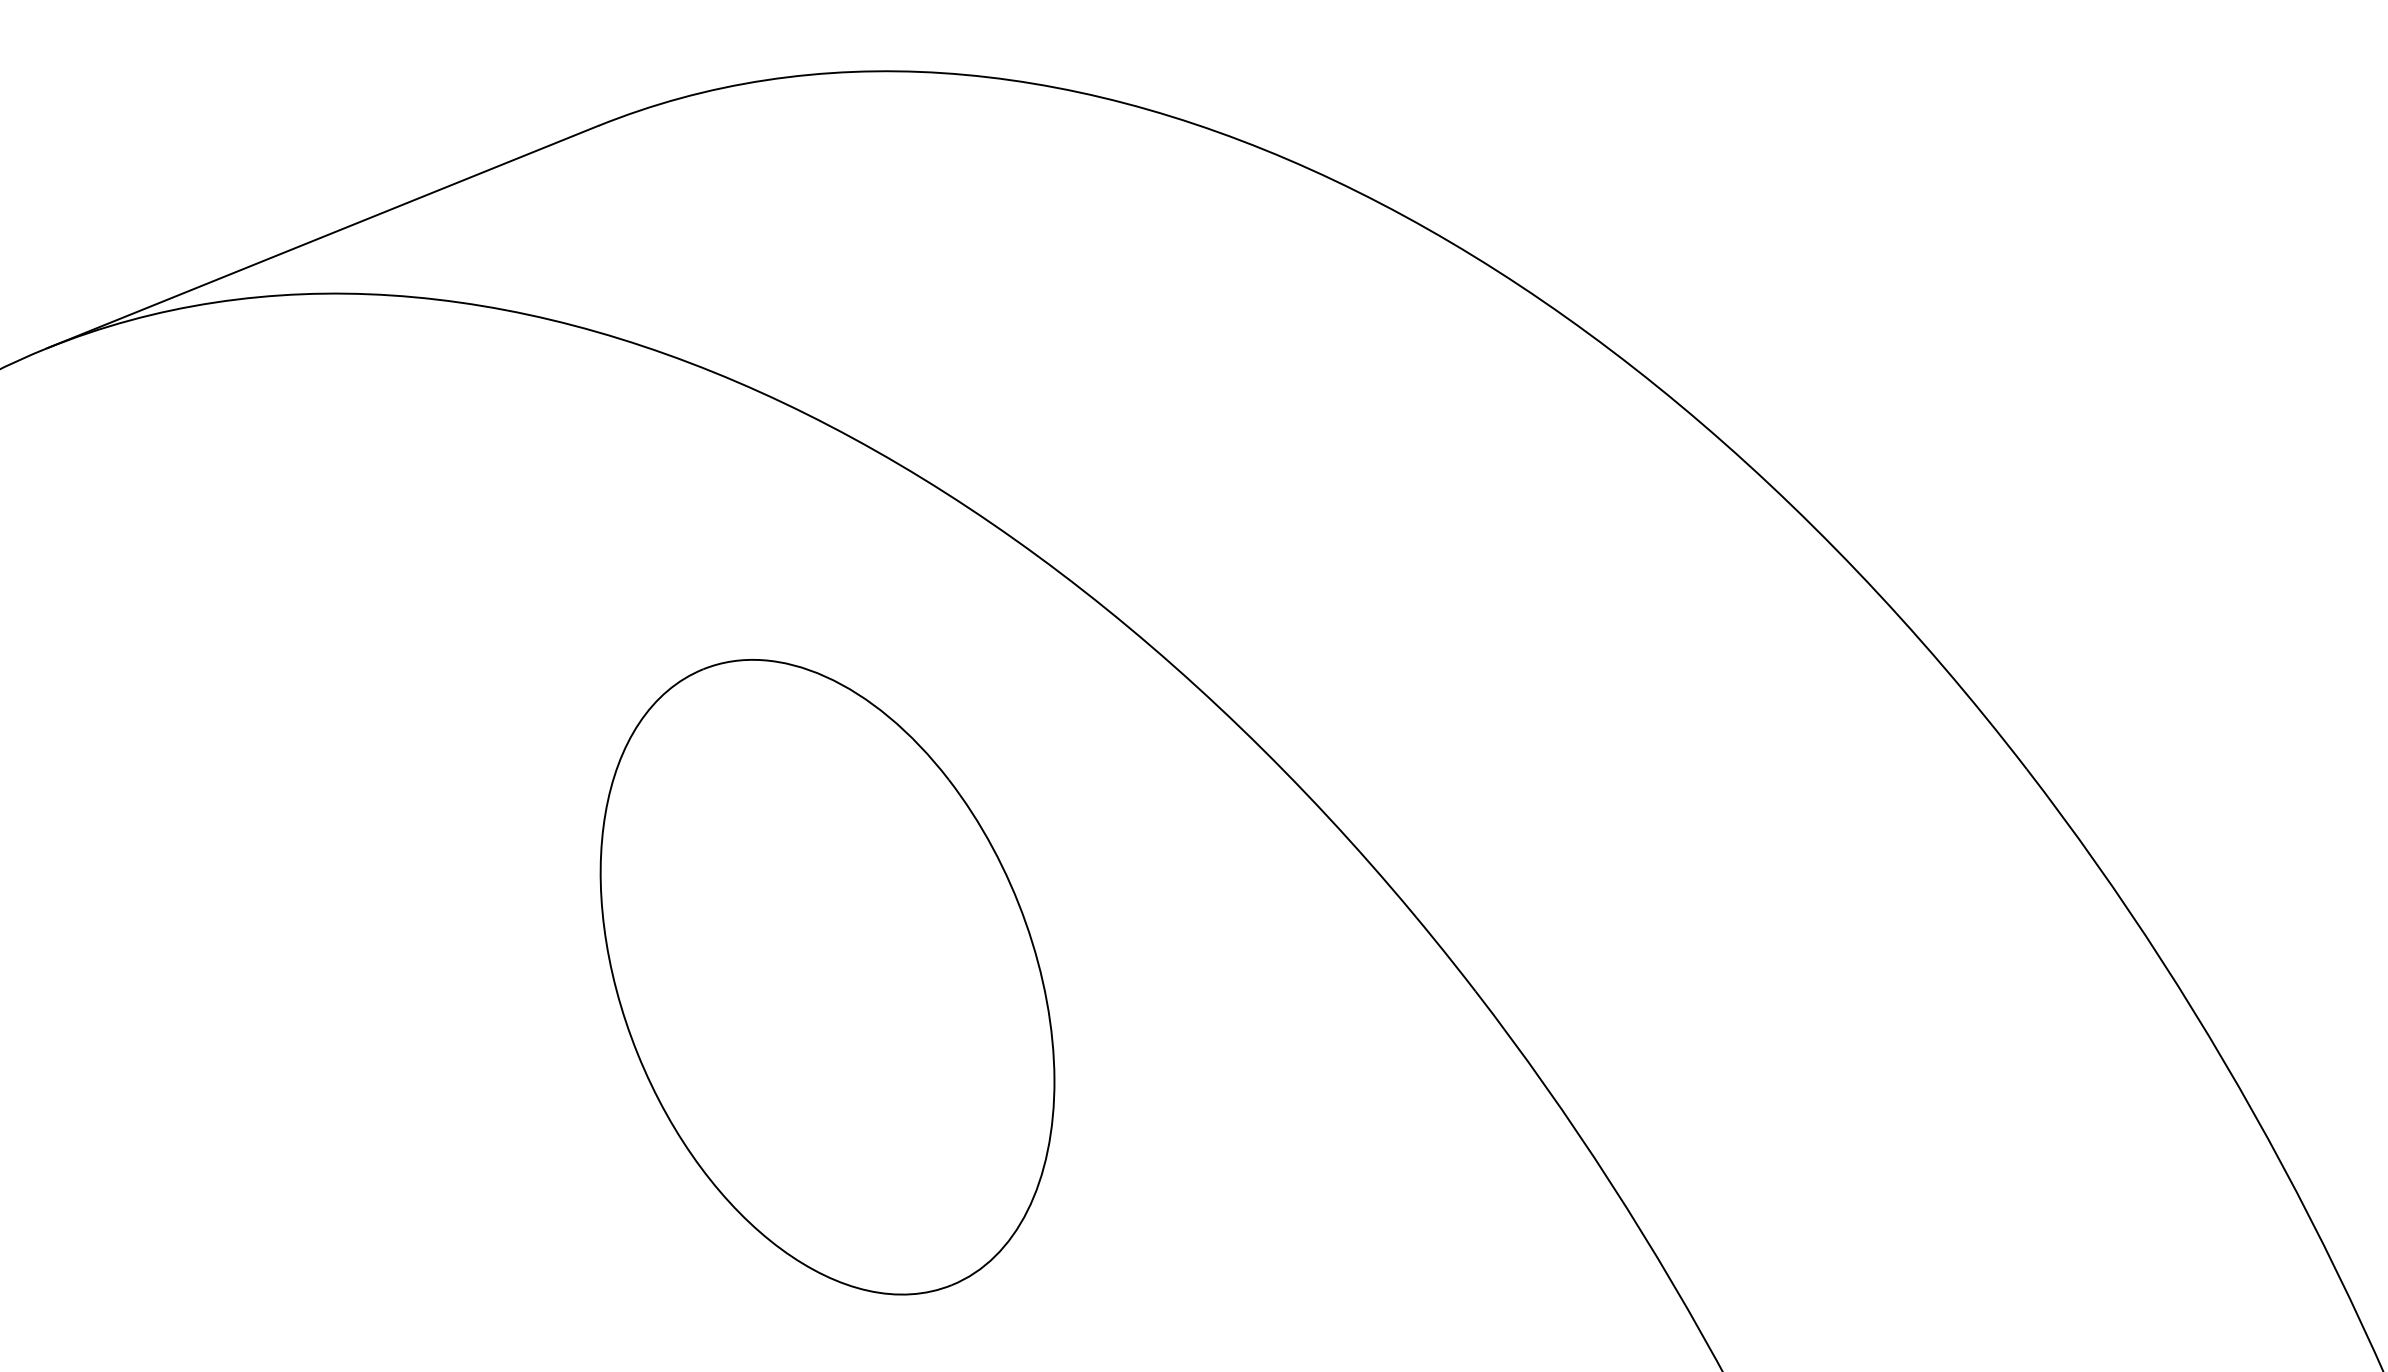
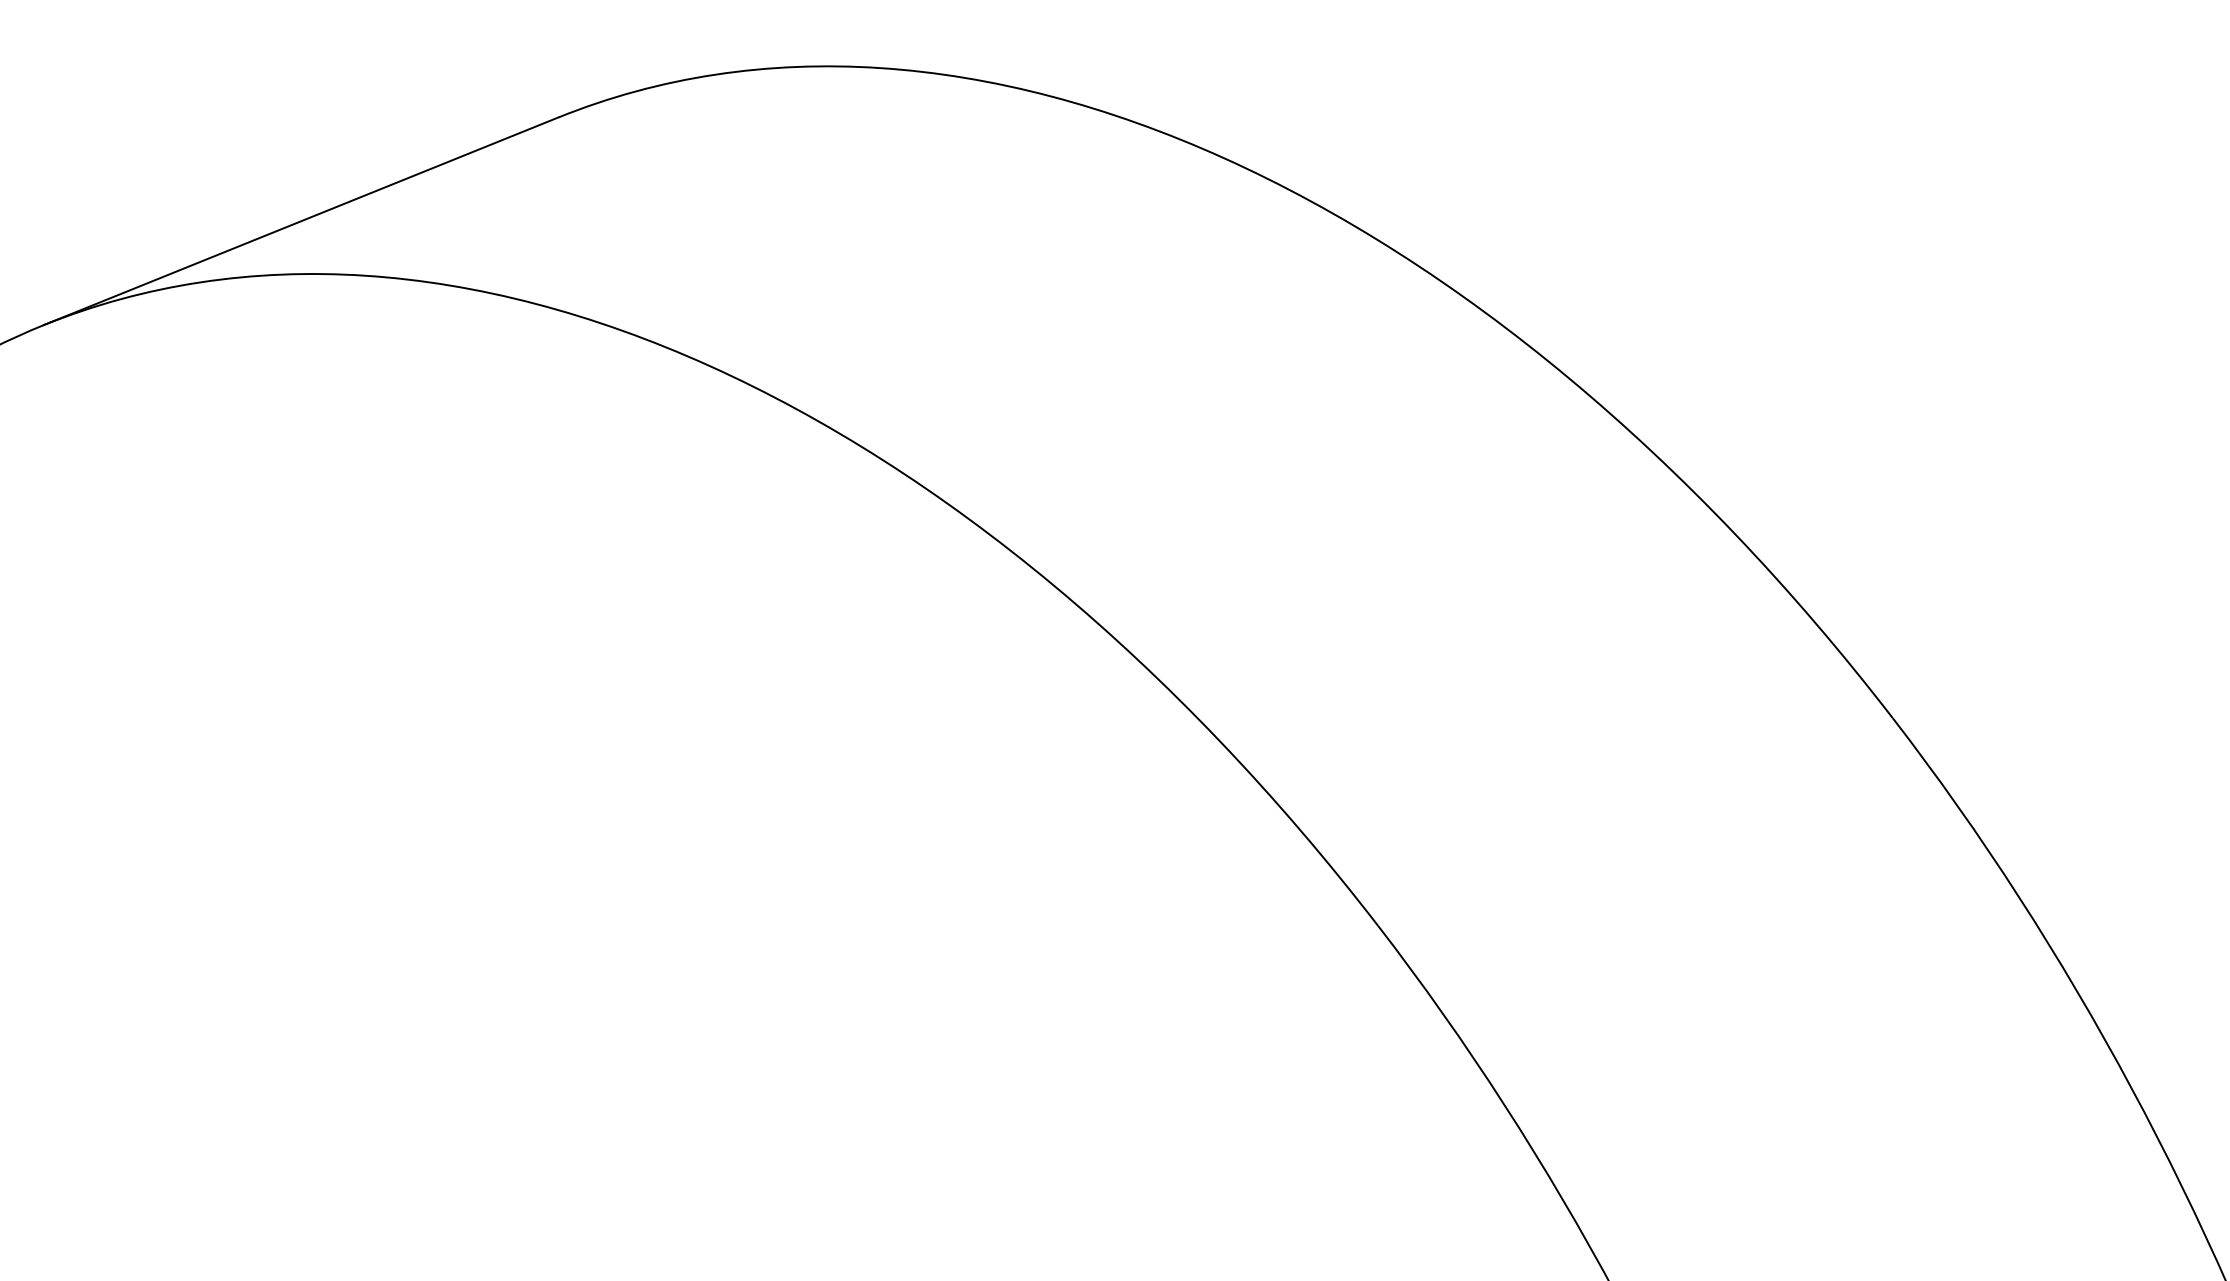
part: (827, 977) -> (772, 912), removed

